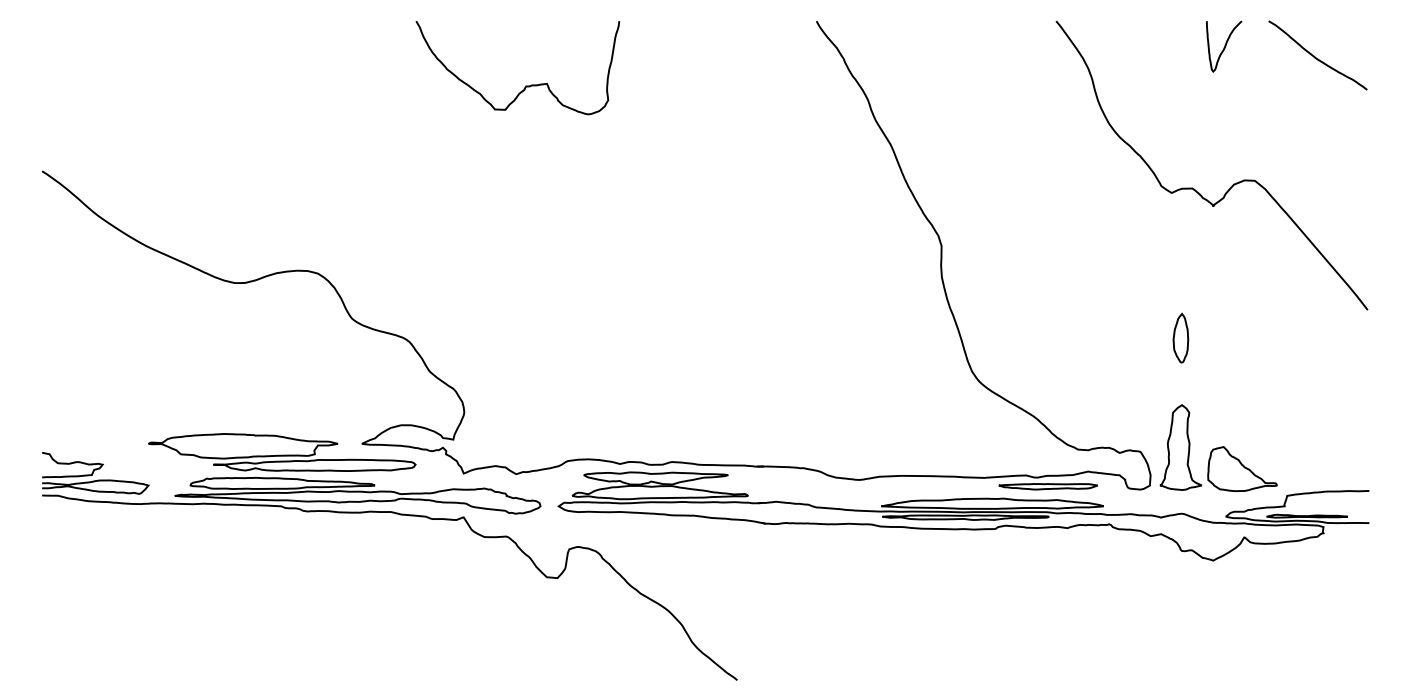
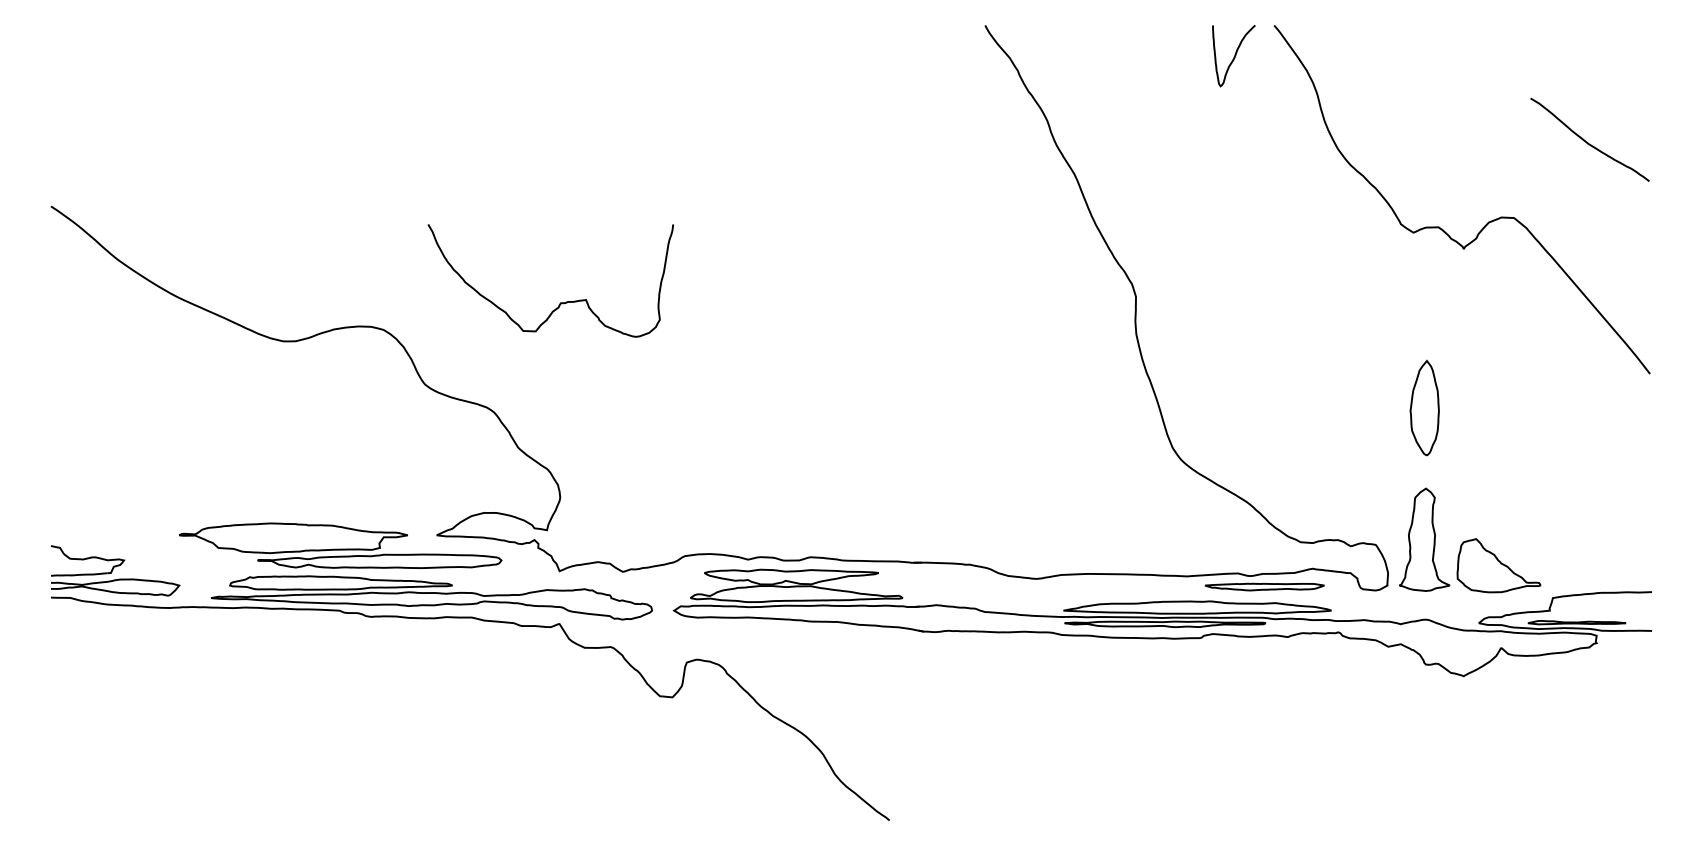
curve: (1224, 46) -> (1234, 56), moved
curve: (1315, 56) -> (1587, 141), moved
curve: (525, 85) -> (560, 302), moved
part: (1180, 337) -> (1424, 407), size x1.6

